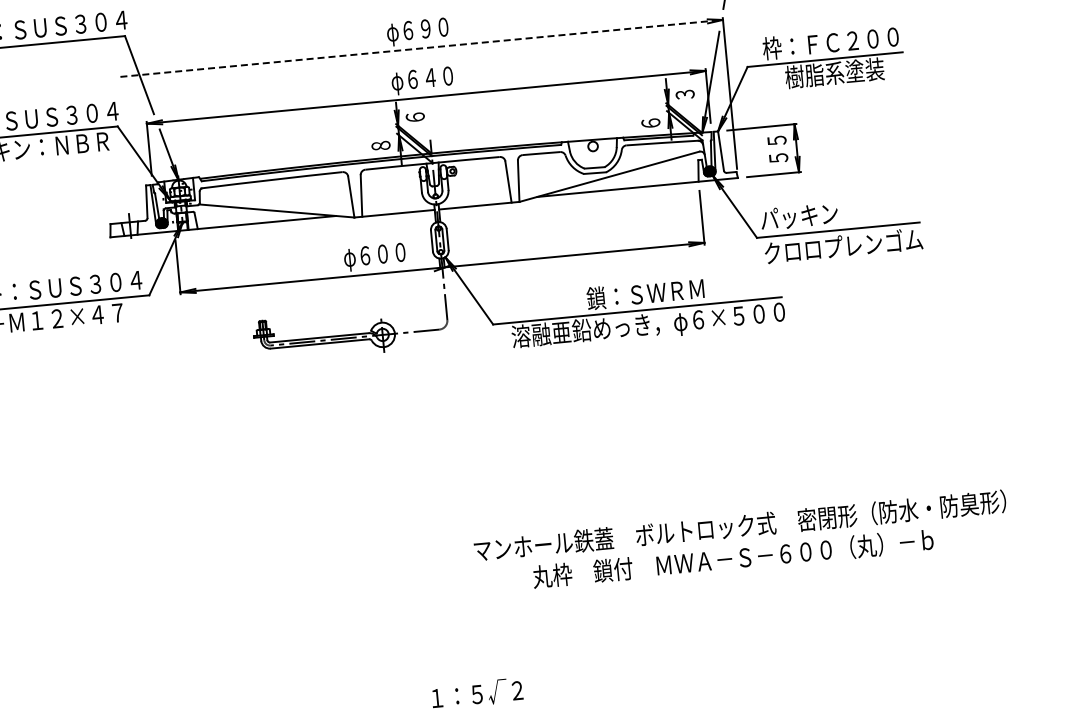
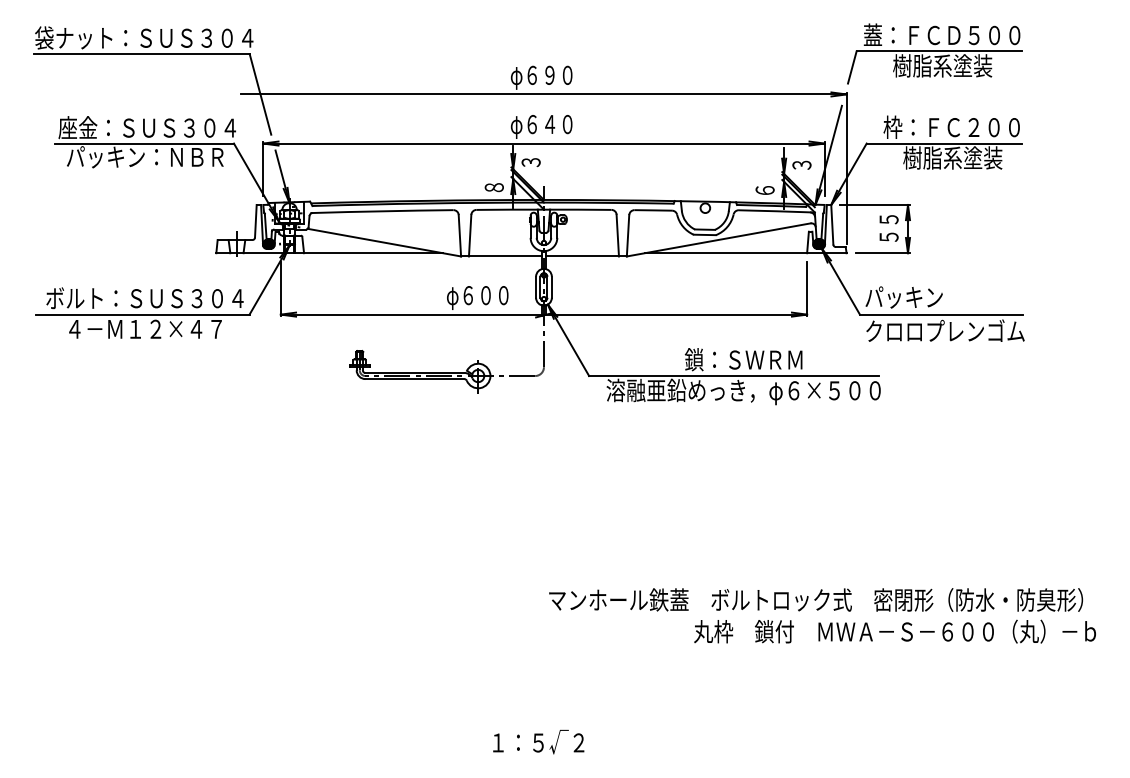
line: (421, 48) -> (543, 94), dashed -> solid
text: (414, 117) -> (530, 162), ６ -> ３
text: (732, 558) -> (894, 631), moved

